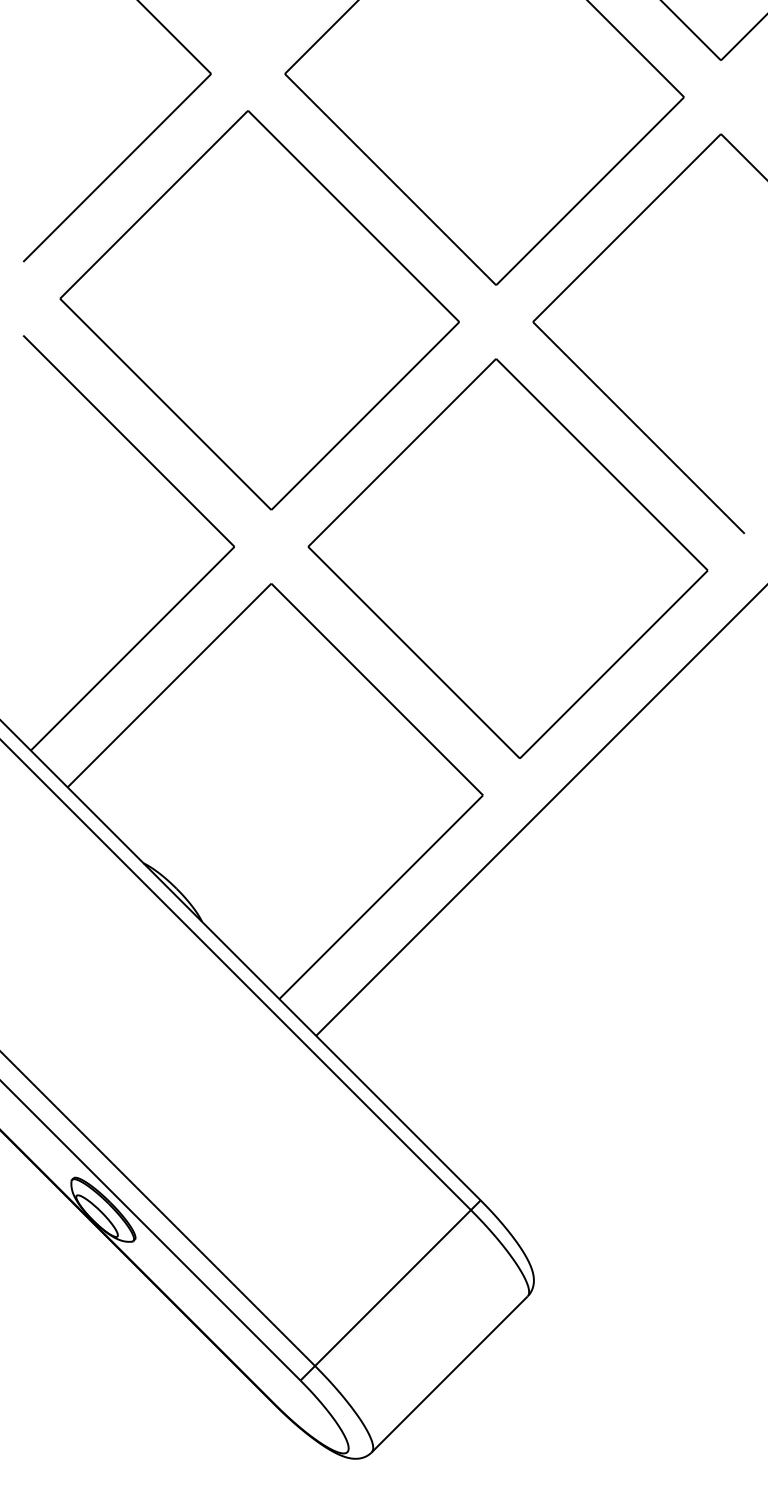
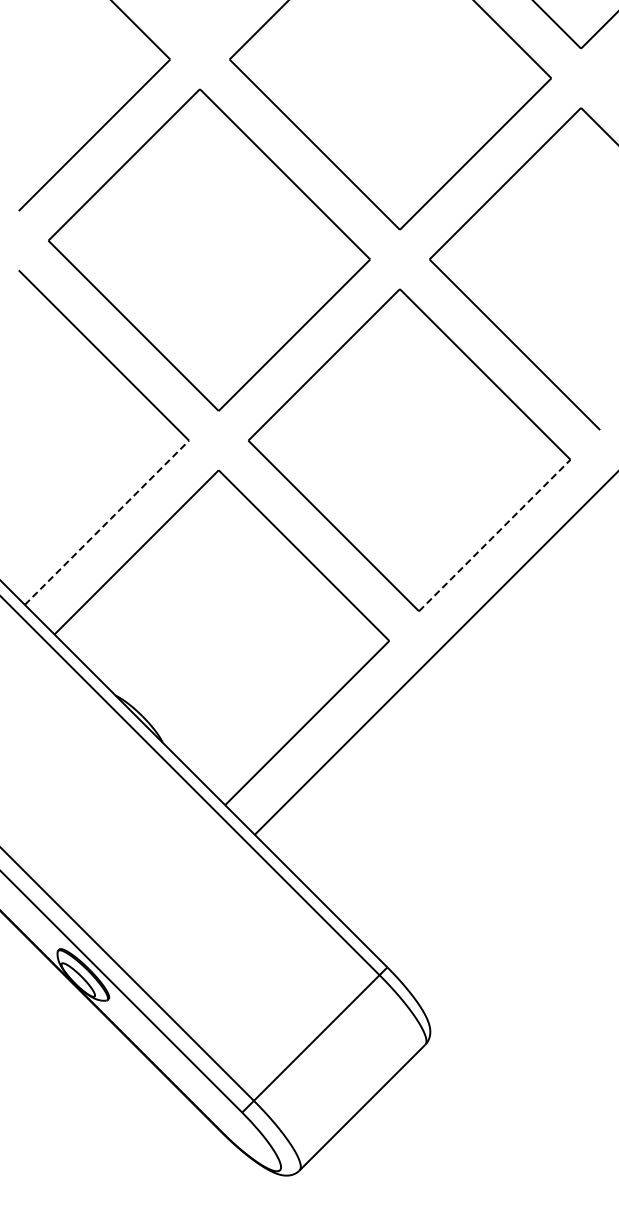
line: (133, 648) -> (107, 522), solid -> dashed
line: (614, 664) -> (495, 535), solid -> dashed

